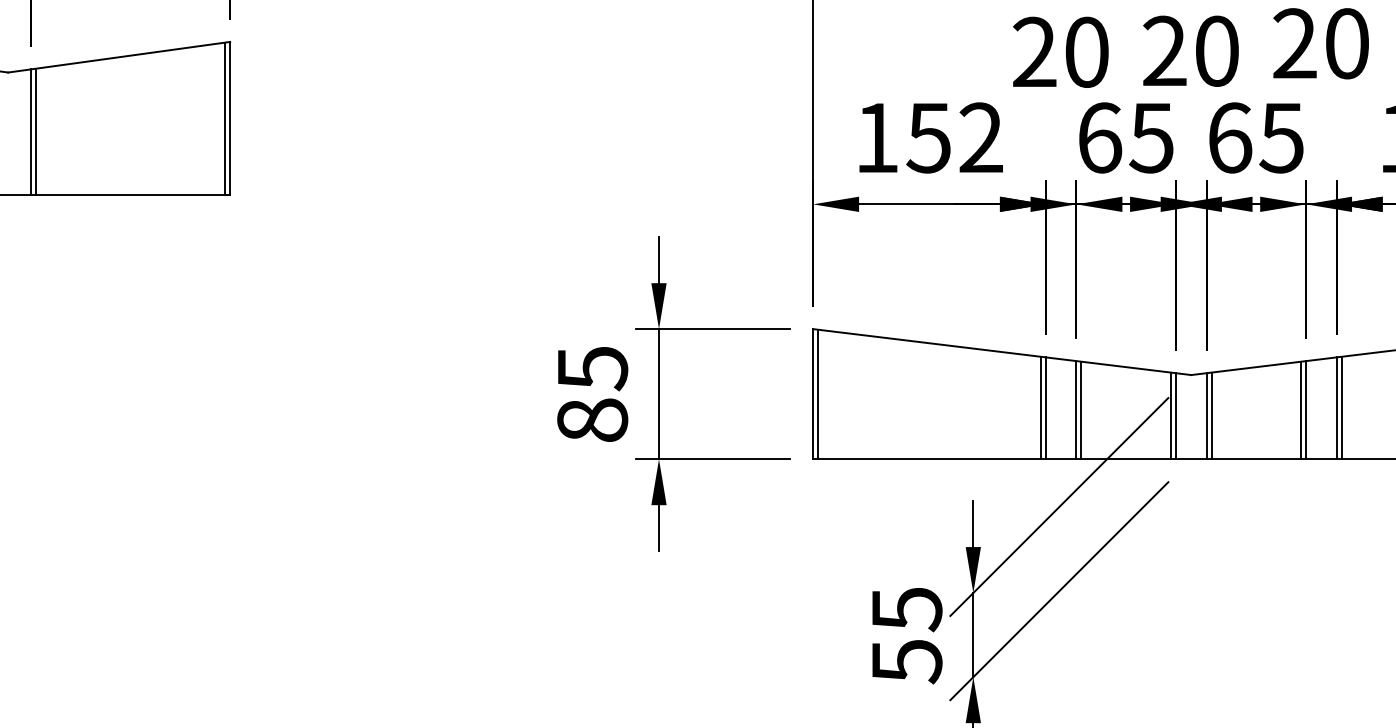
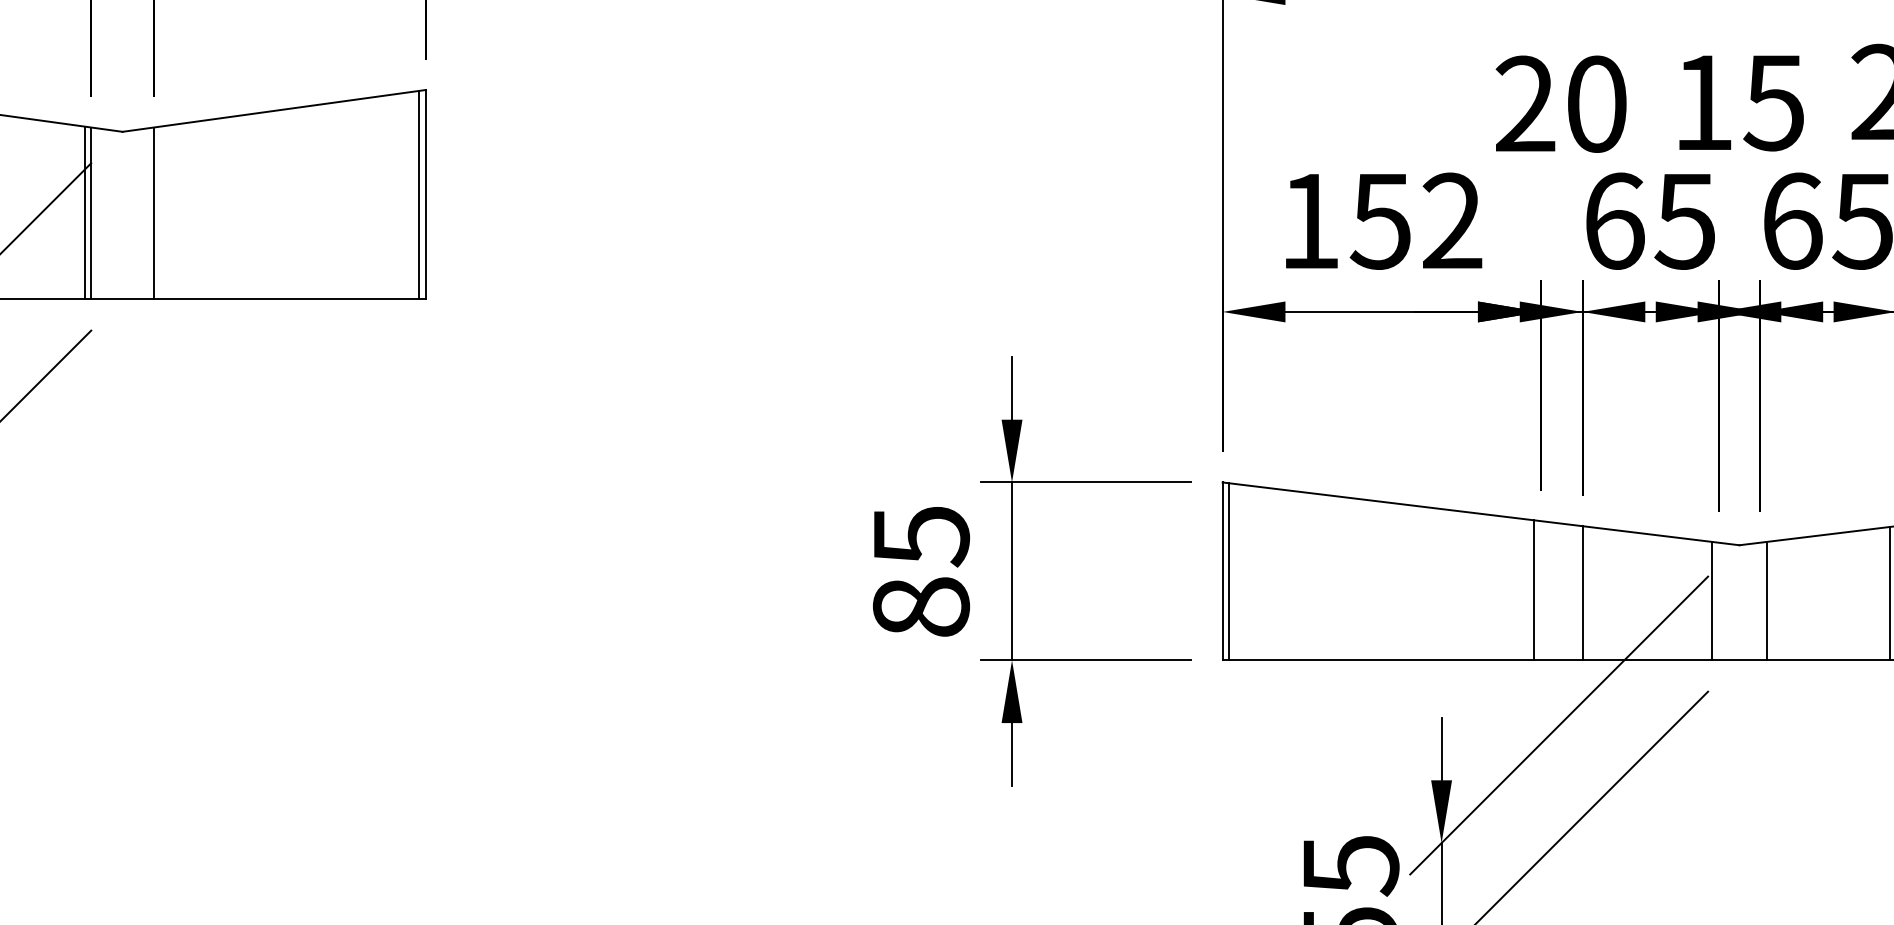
text: (1190, 50) -> (1738, 101), 20 -> 15
line: (36, 131) -> (161, 212), removed
line: (1045, 408) -> (1540, 590), removed
line: (1081, 410) -> (1589, 593), removed
line: (1175, 416) -> (1717, 601), removed
line: (1206, 416) -> (1760, 601), removed

